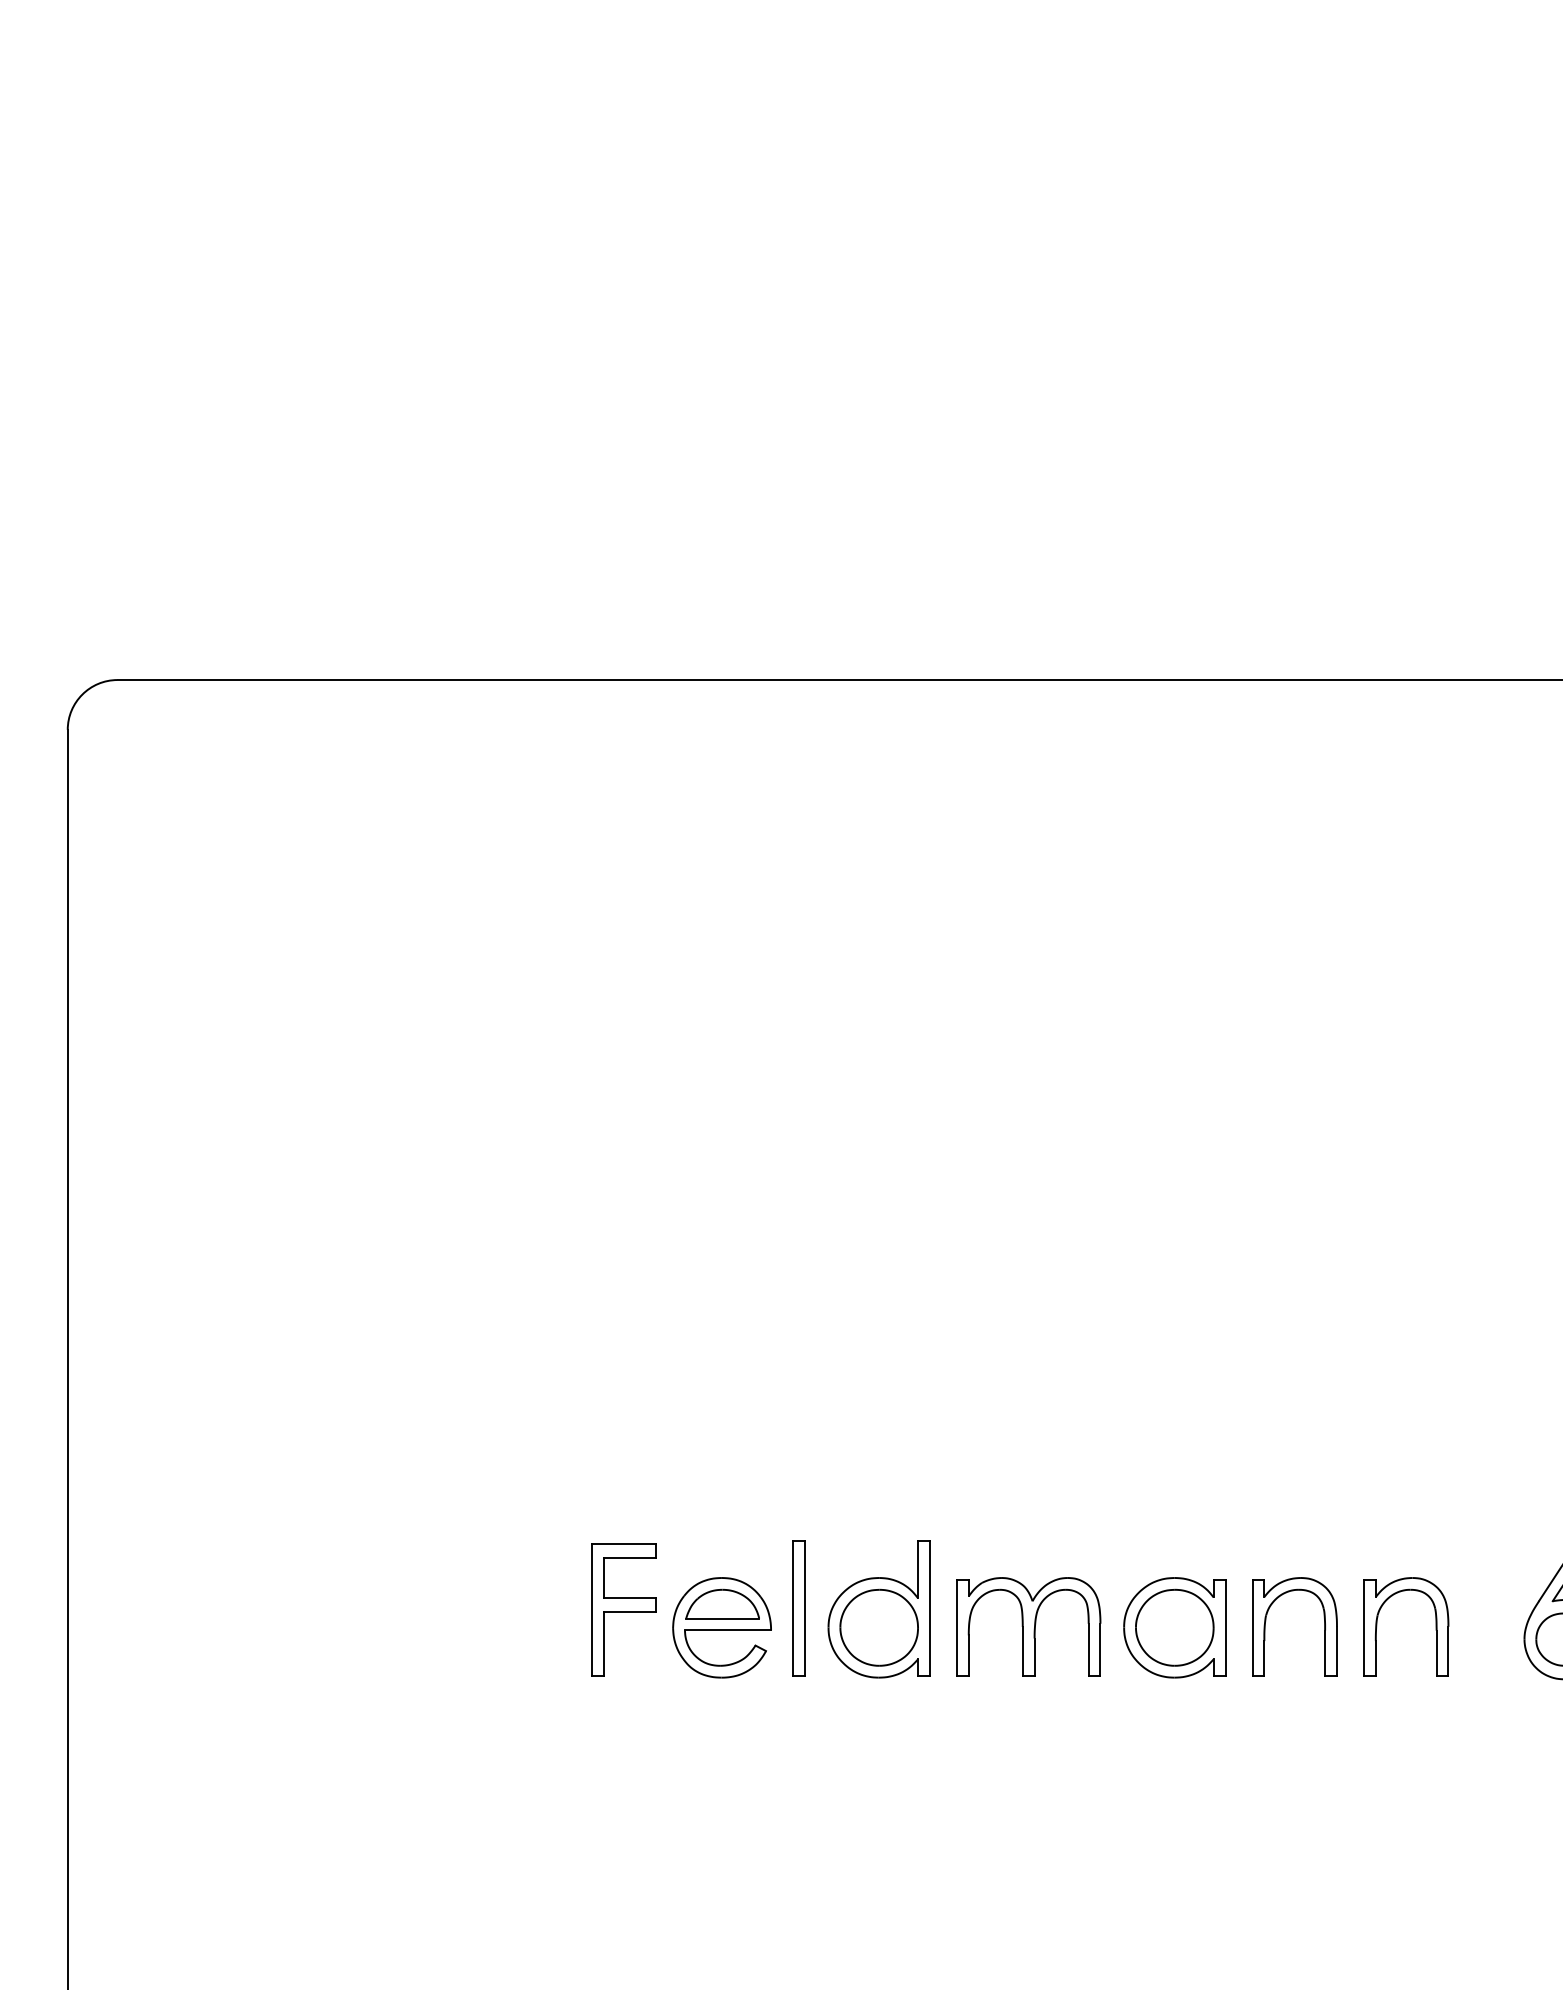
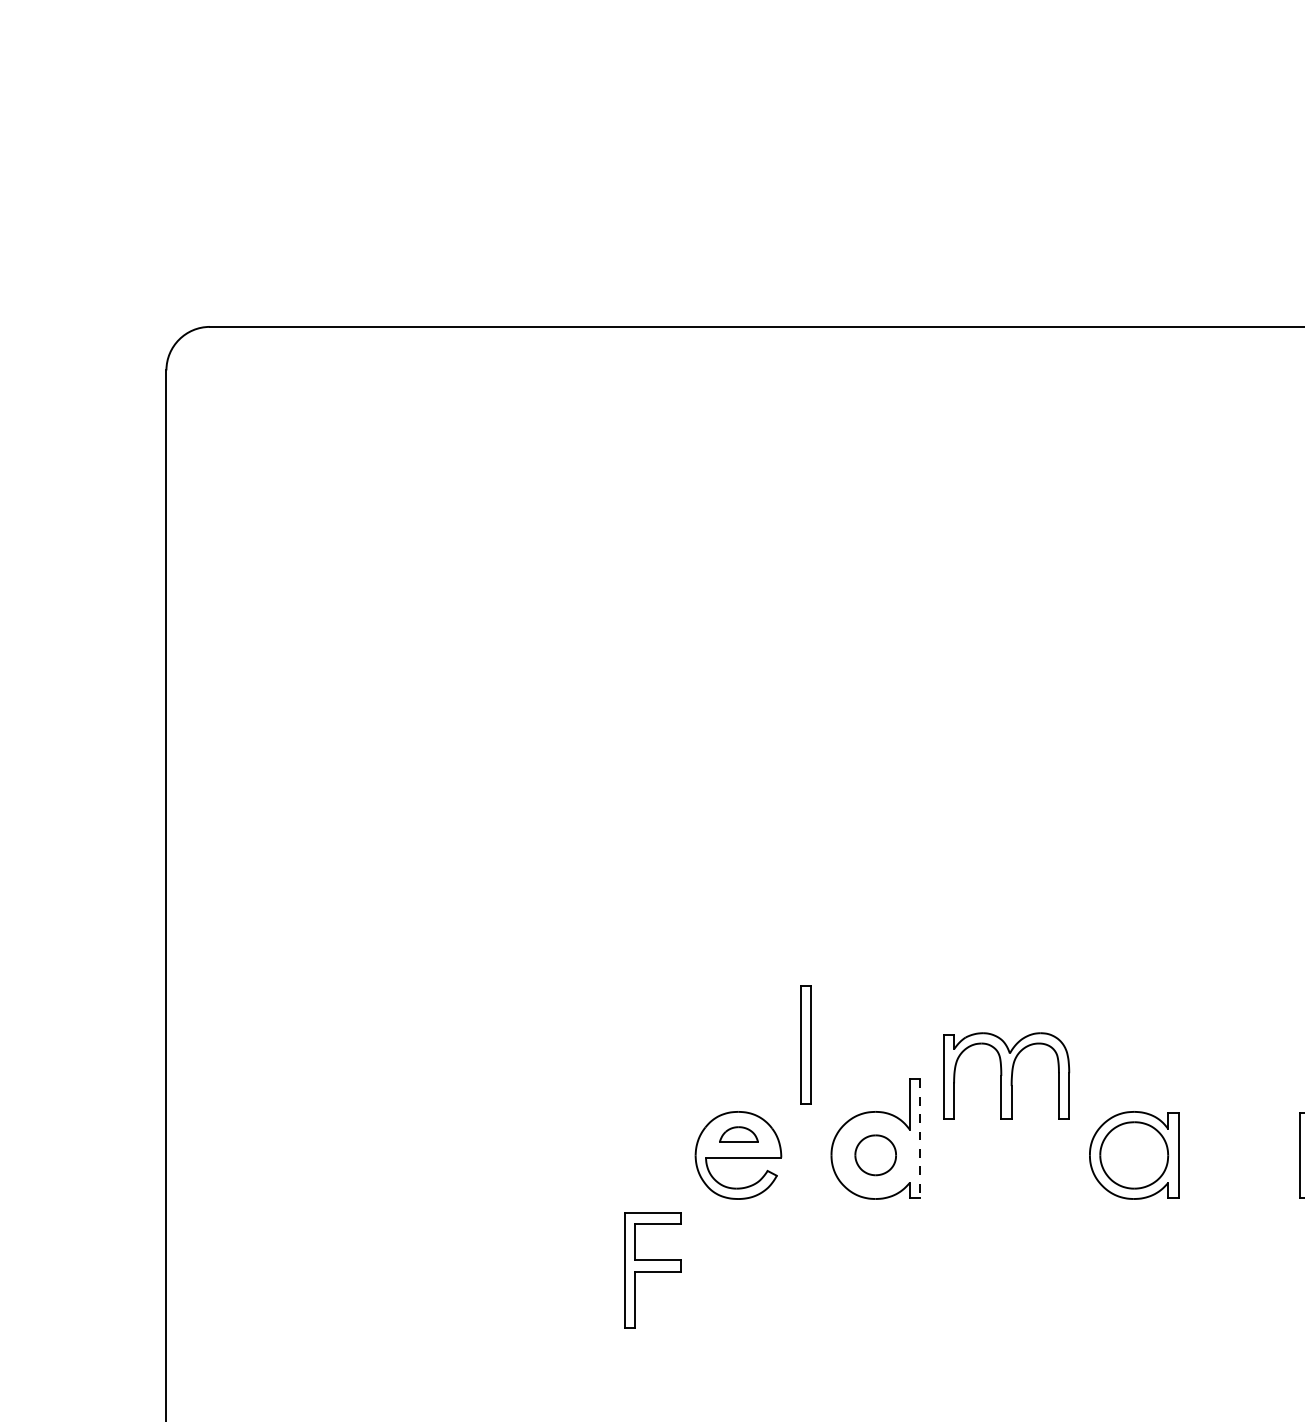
part: (722, 1603) -> (738, 1134), size x0.6
part: (798, 1608) -> (805, 1045), moved
line: (929, 1608) -> (919, 1138), solid -> dashed
part: (623, 1609) -> (652, 1269), moved
part: (1266, 1621) -> (1214, 1149), removed
part: (1028, 1626) -> (1006, 1075), moved
part: (878, 1627) -> (875, 1155), size x0.6

